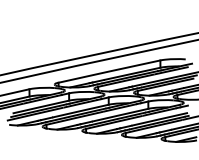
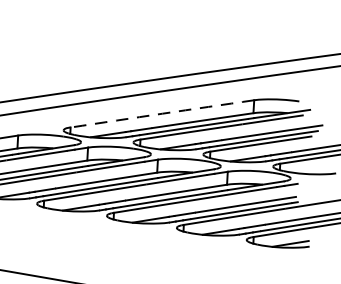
arc: (109, 71) -> (162, 113), solid -> dashed

